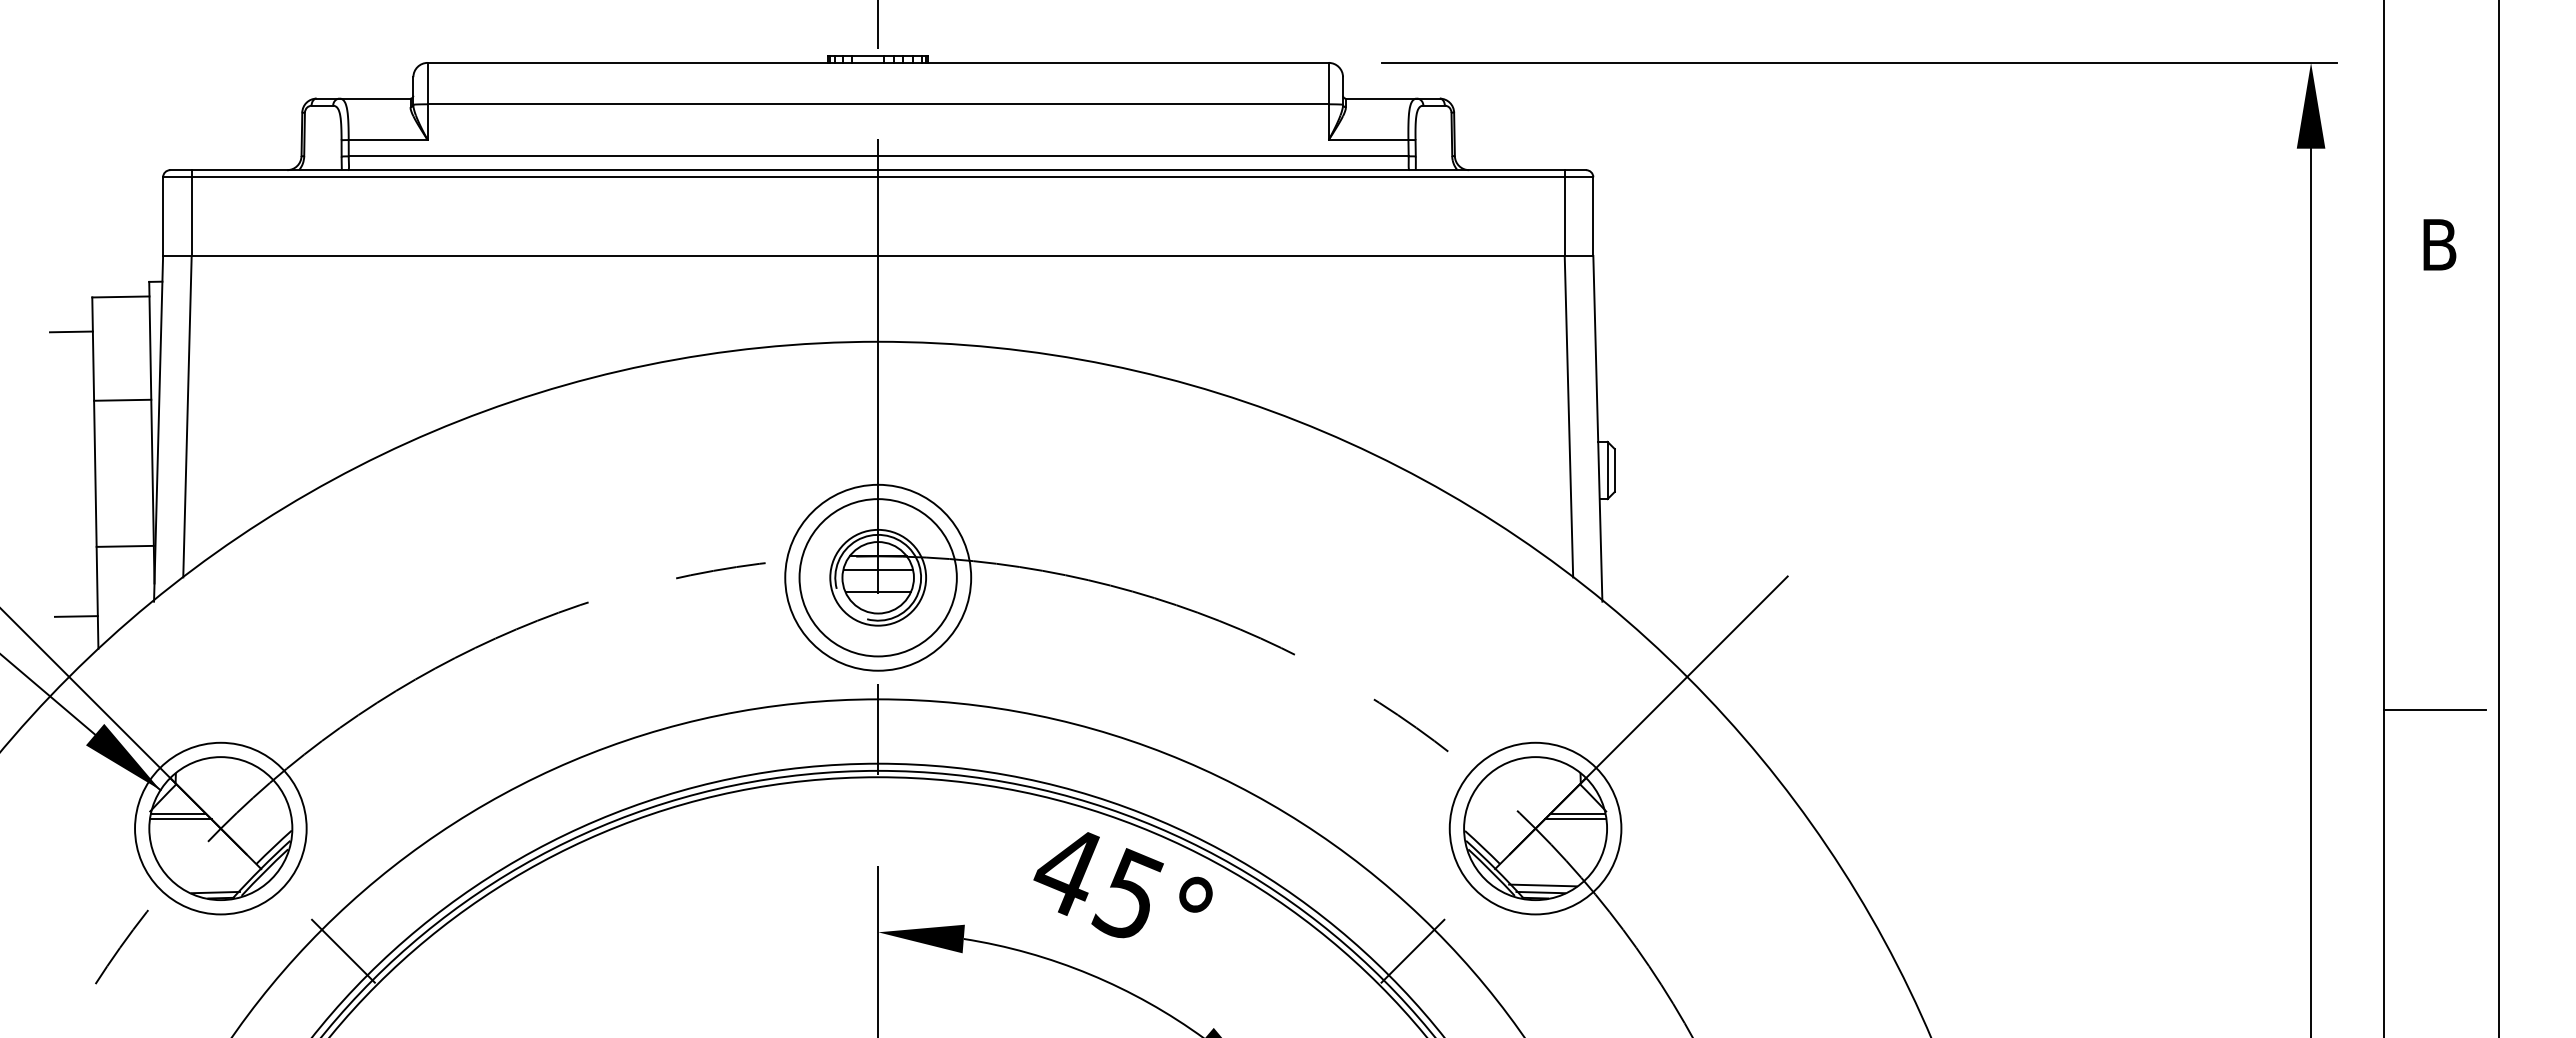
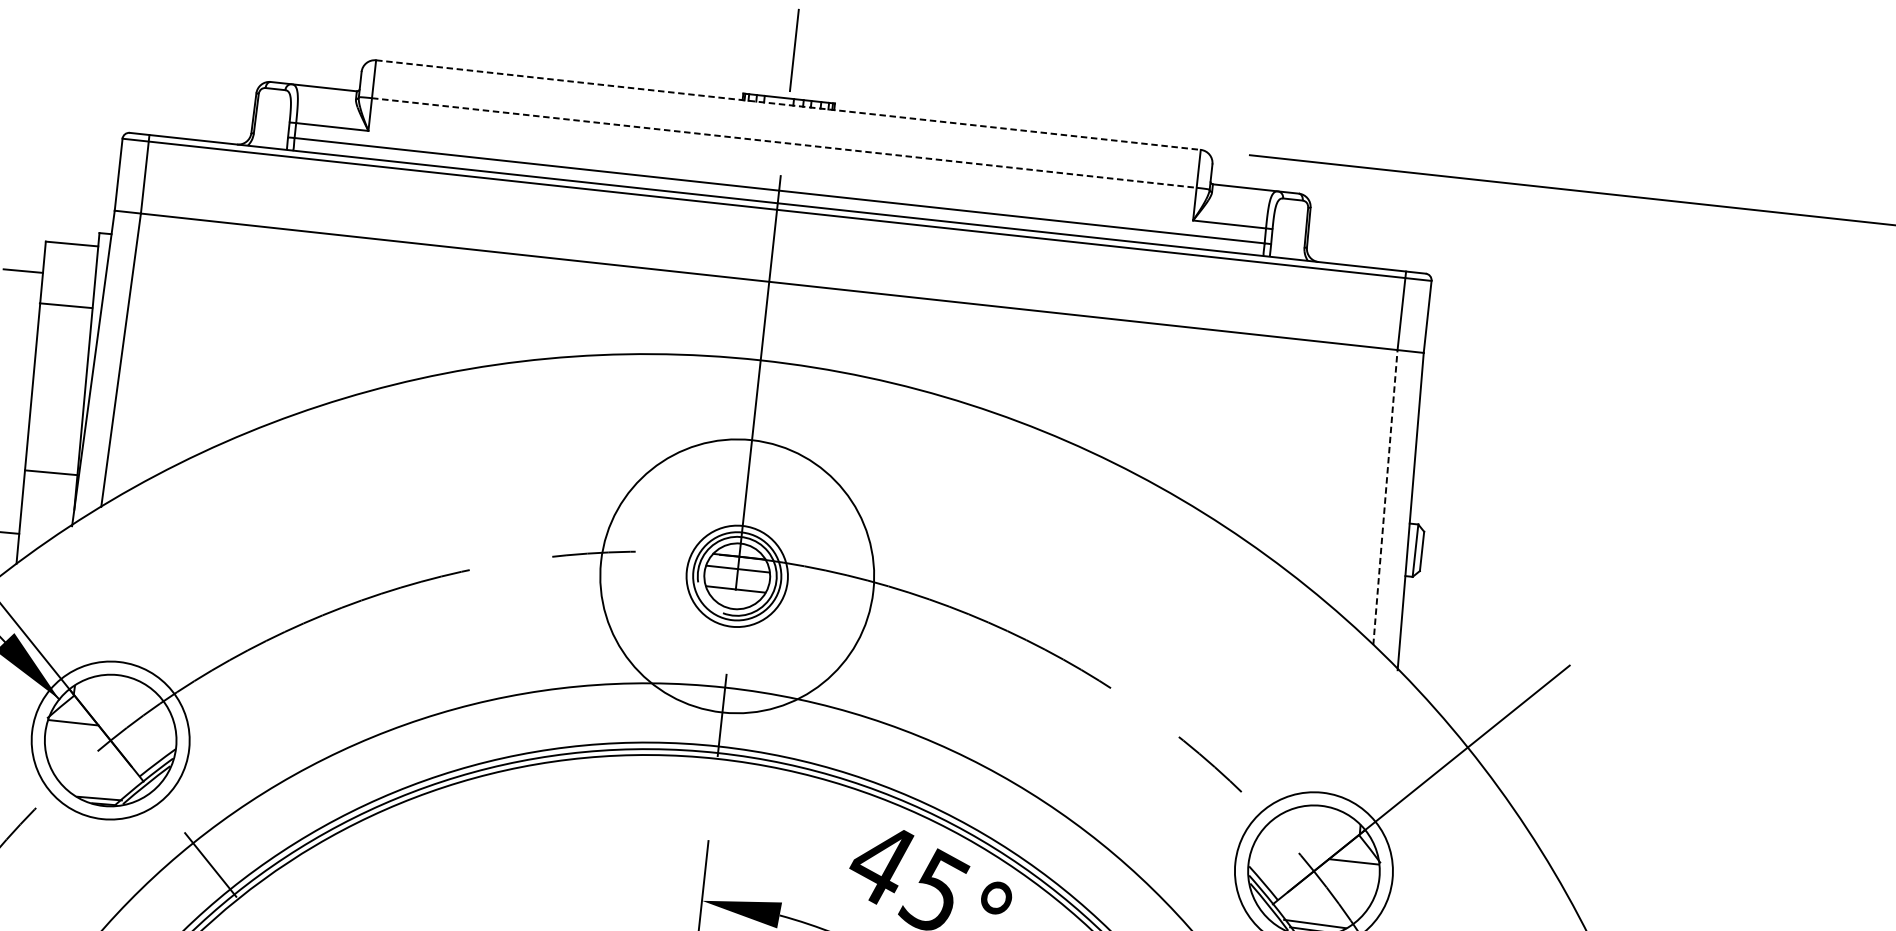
line: (878, 62) -> (788, 104), solid -> dashed
line: (878, 104) -> (784, 143), solid -> dashed
line: (122, 399) -> (66, 304), moved
line: (1568, 416) -> (1385, 497), solid -> dashed
circle: (877, 577) -> (736, 576), size x0.7
circle: (878, 577) -> (737, 576), size x1.6
line: (180, 819) -> (74, 728), removed
line: (1574, 819) -> (1350, 866), removed

